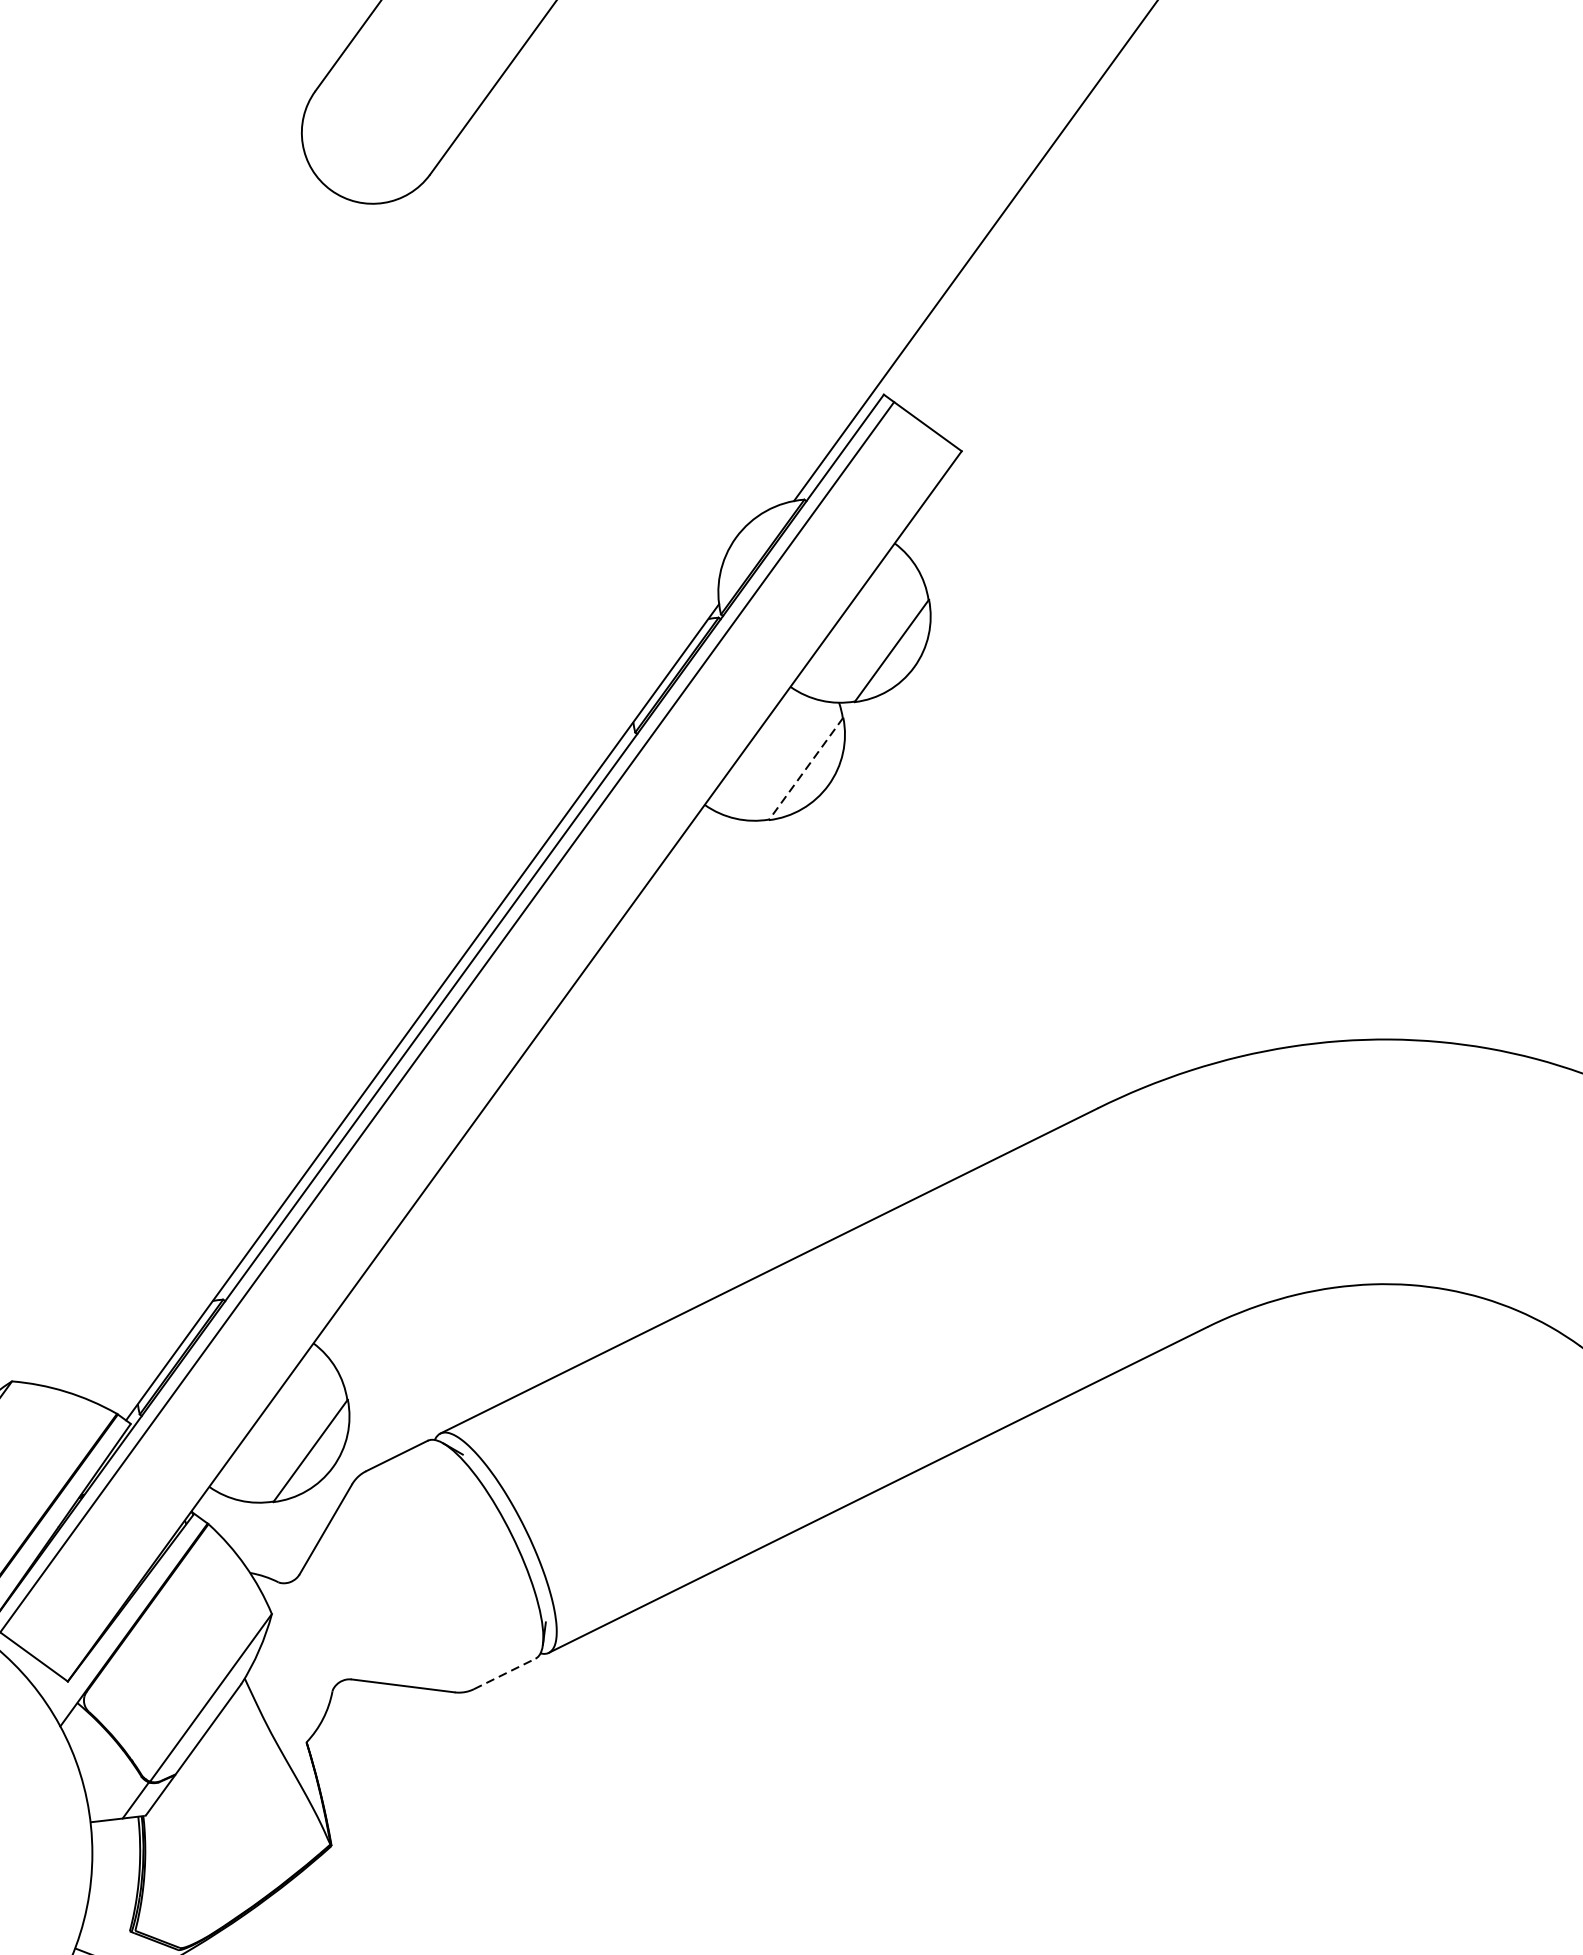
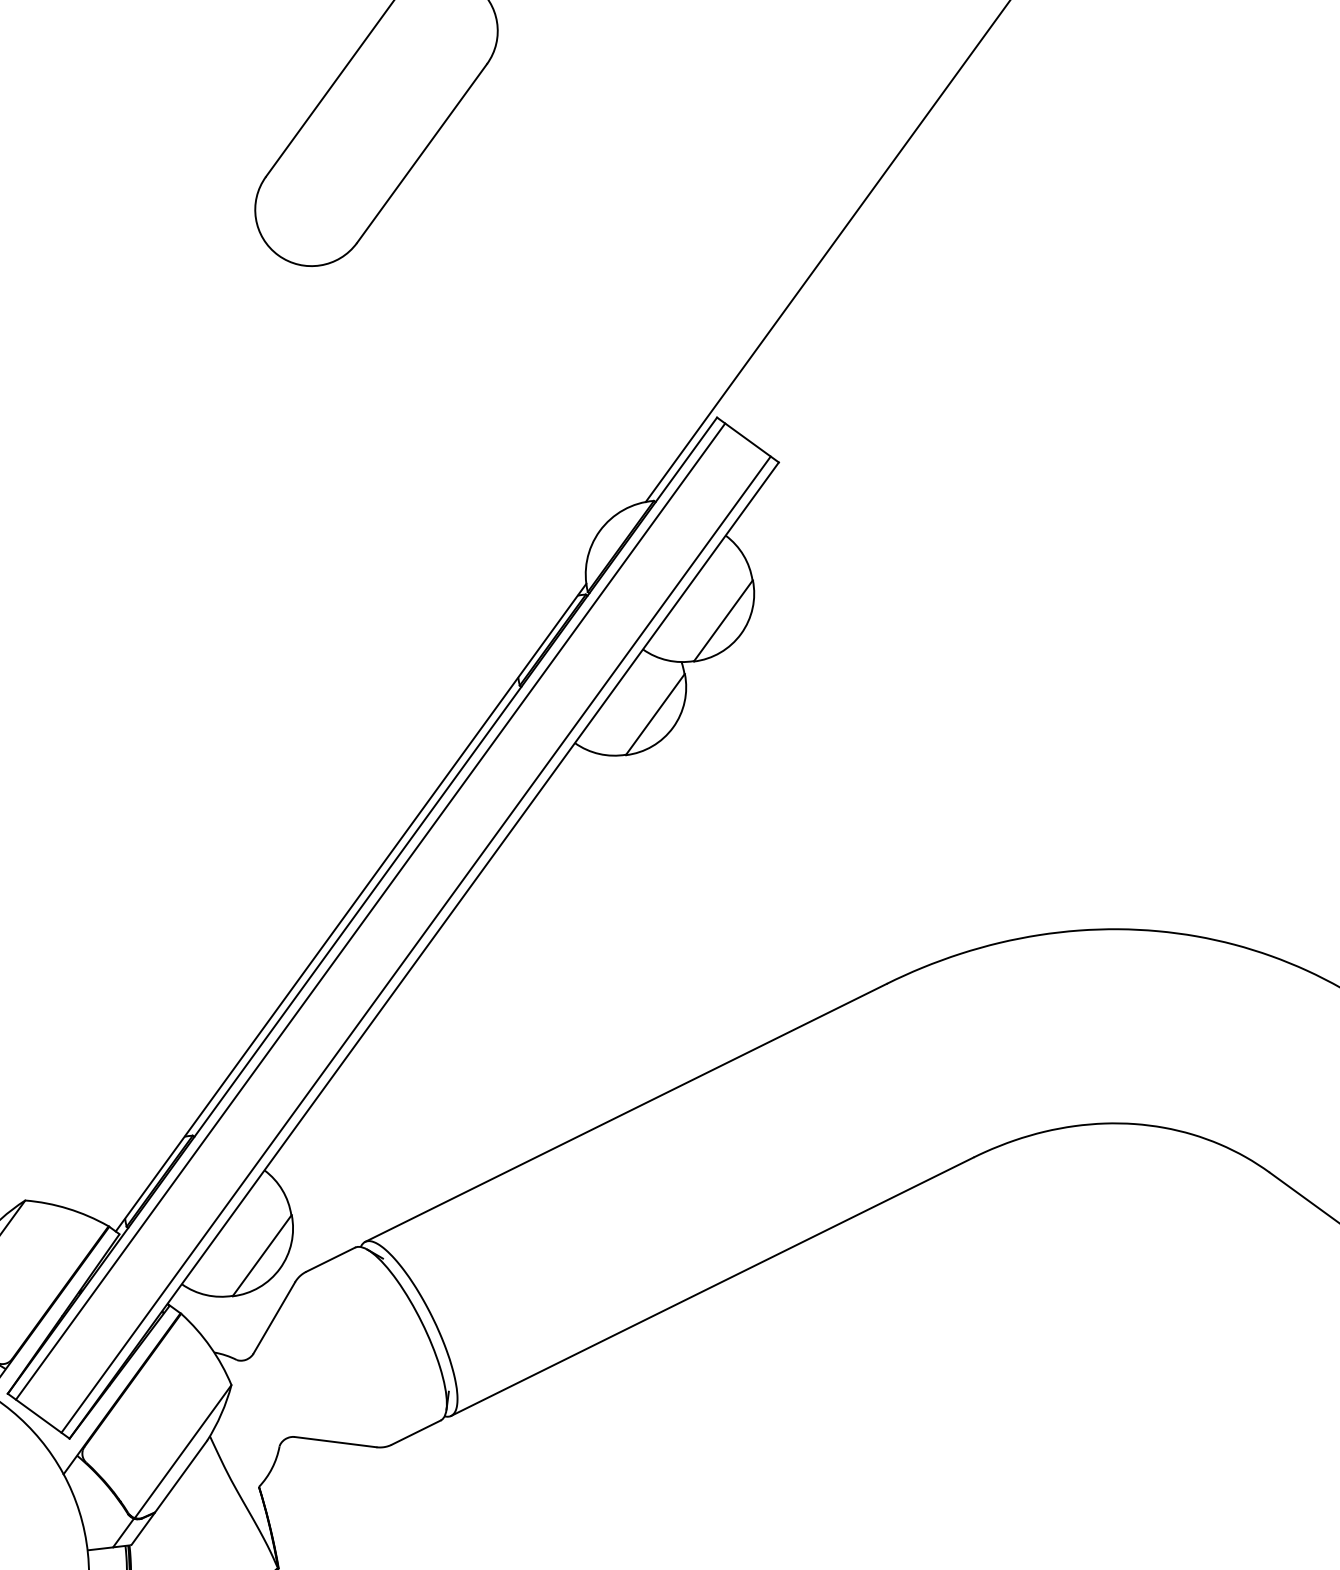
line: (806, 768) -> (655, 714), dashed -> solid
line: (503, 1058) -> (415, 944), added
line: (505, 1673) -> (416, 1432), dashed -> solid

